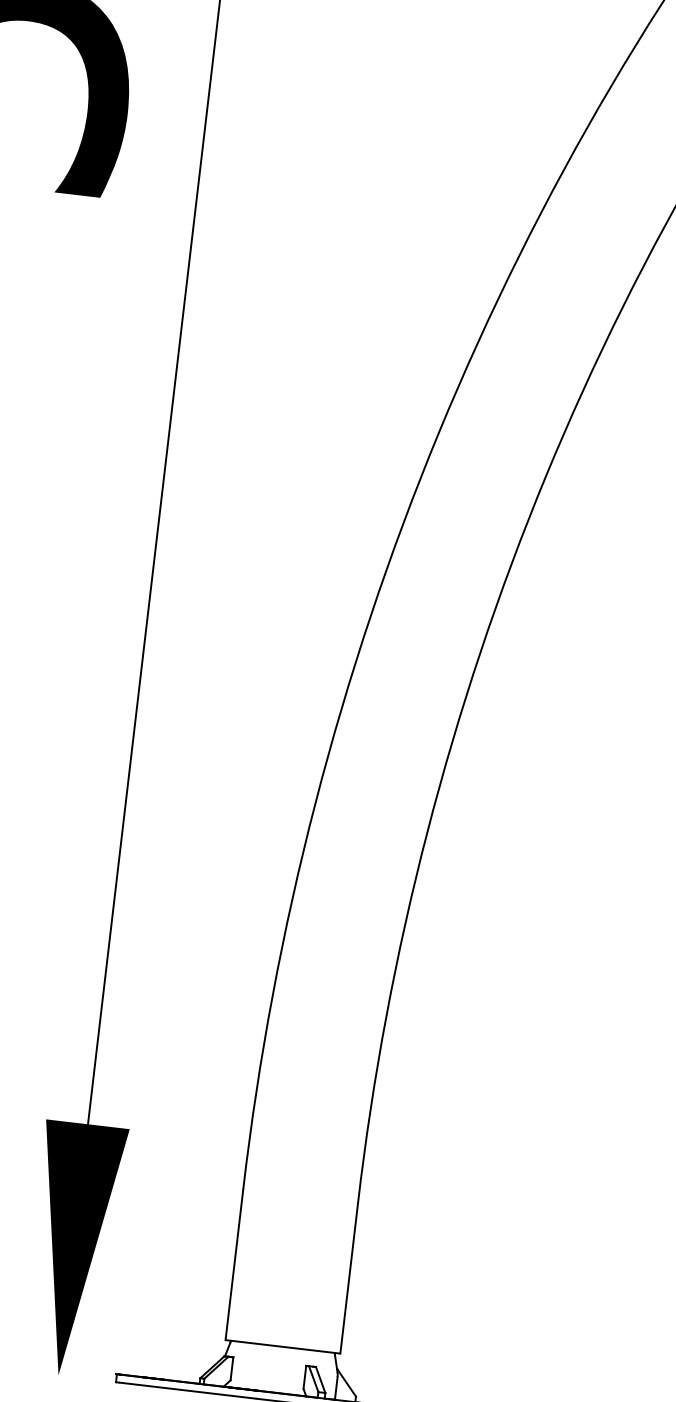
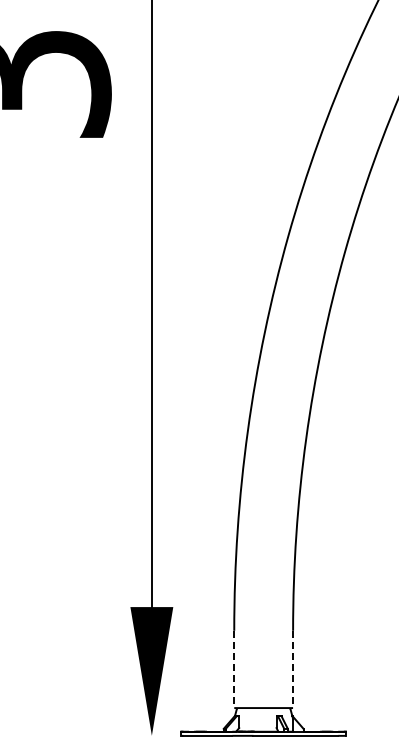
line: (234, 1264) -> (234, 669), solid -> dashed
line: (349, 1278) -> (293, 669), solid -> dashed

